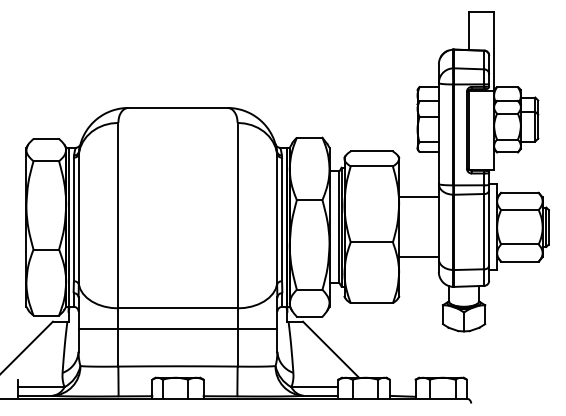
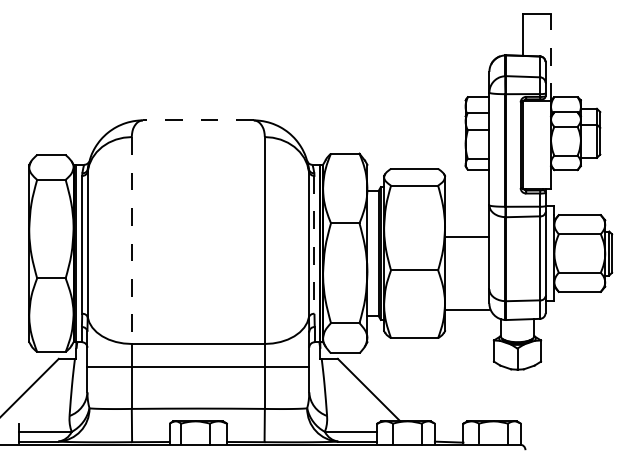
line: (494, 51) -> (551, 57), solid -> dashed
line: (177, 108) -> (197, 120), solid -> dashed
line: (419, 197) -> (467, 237), moved
line: (118, 216) -> (131, 241), solid -> dashed
line: (282, 219) -> (314, 244), solid -> dashed
line: (419, 256) -> (467, 309), moved

